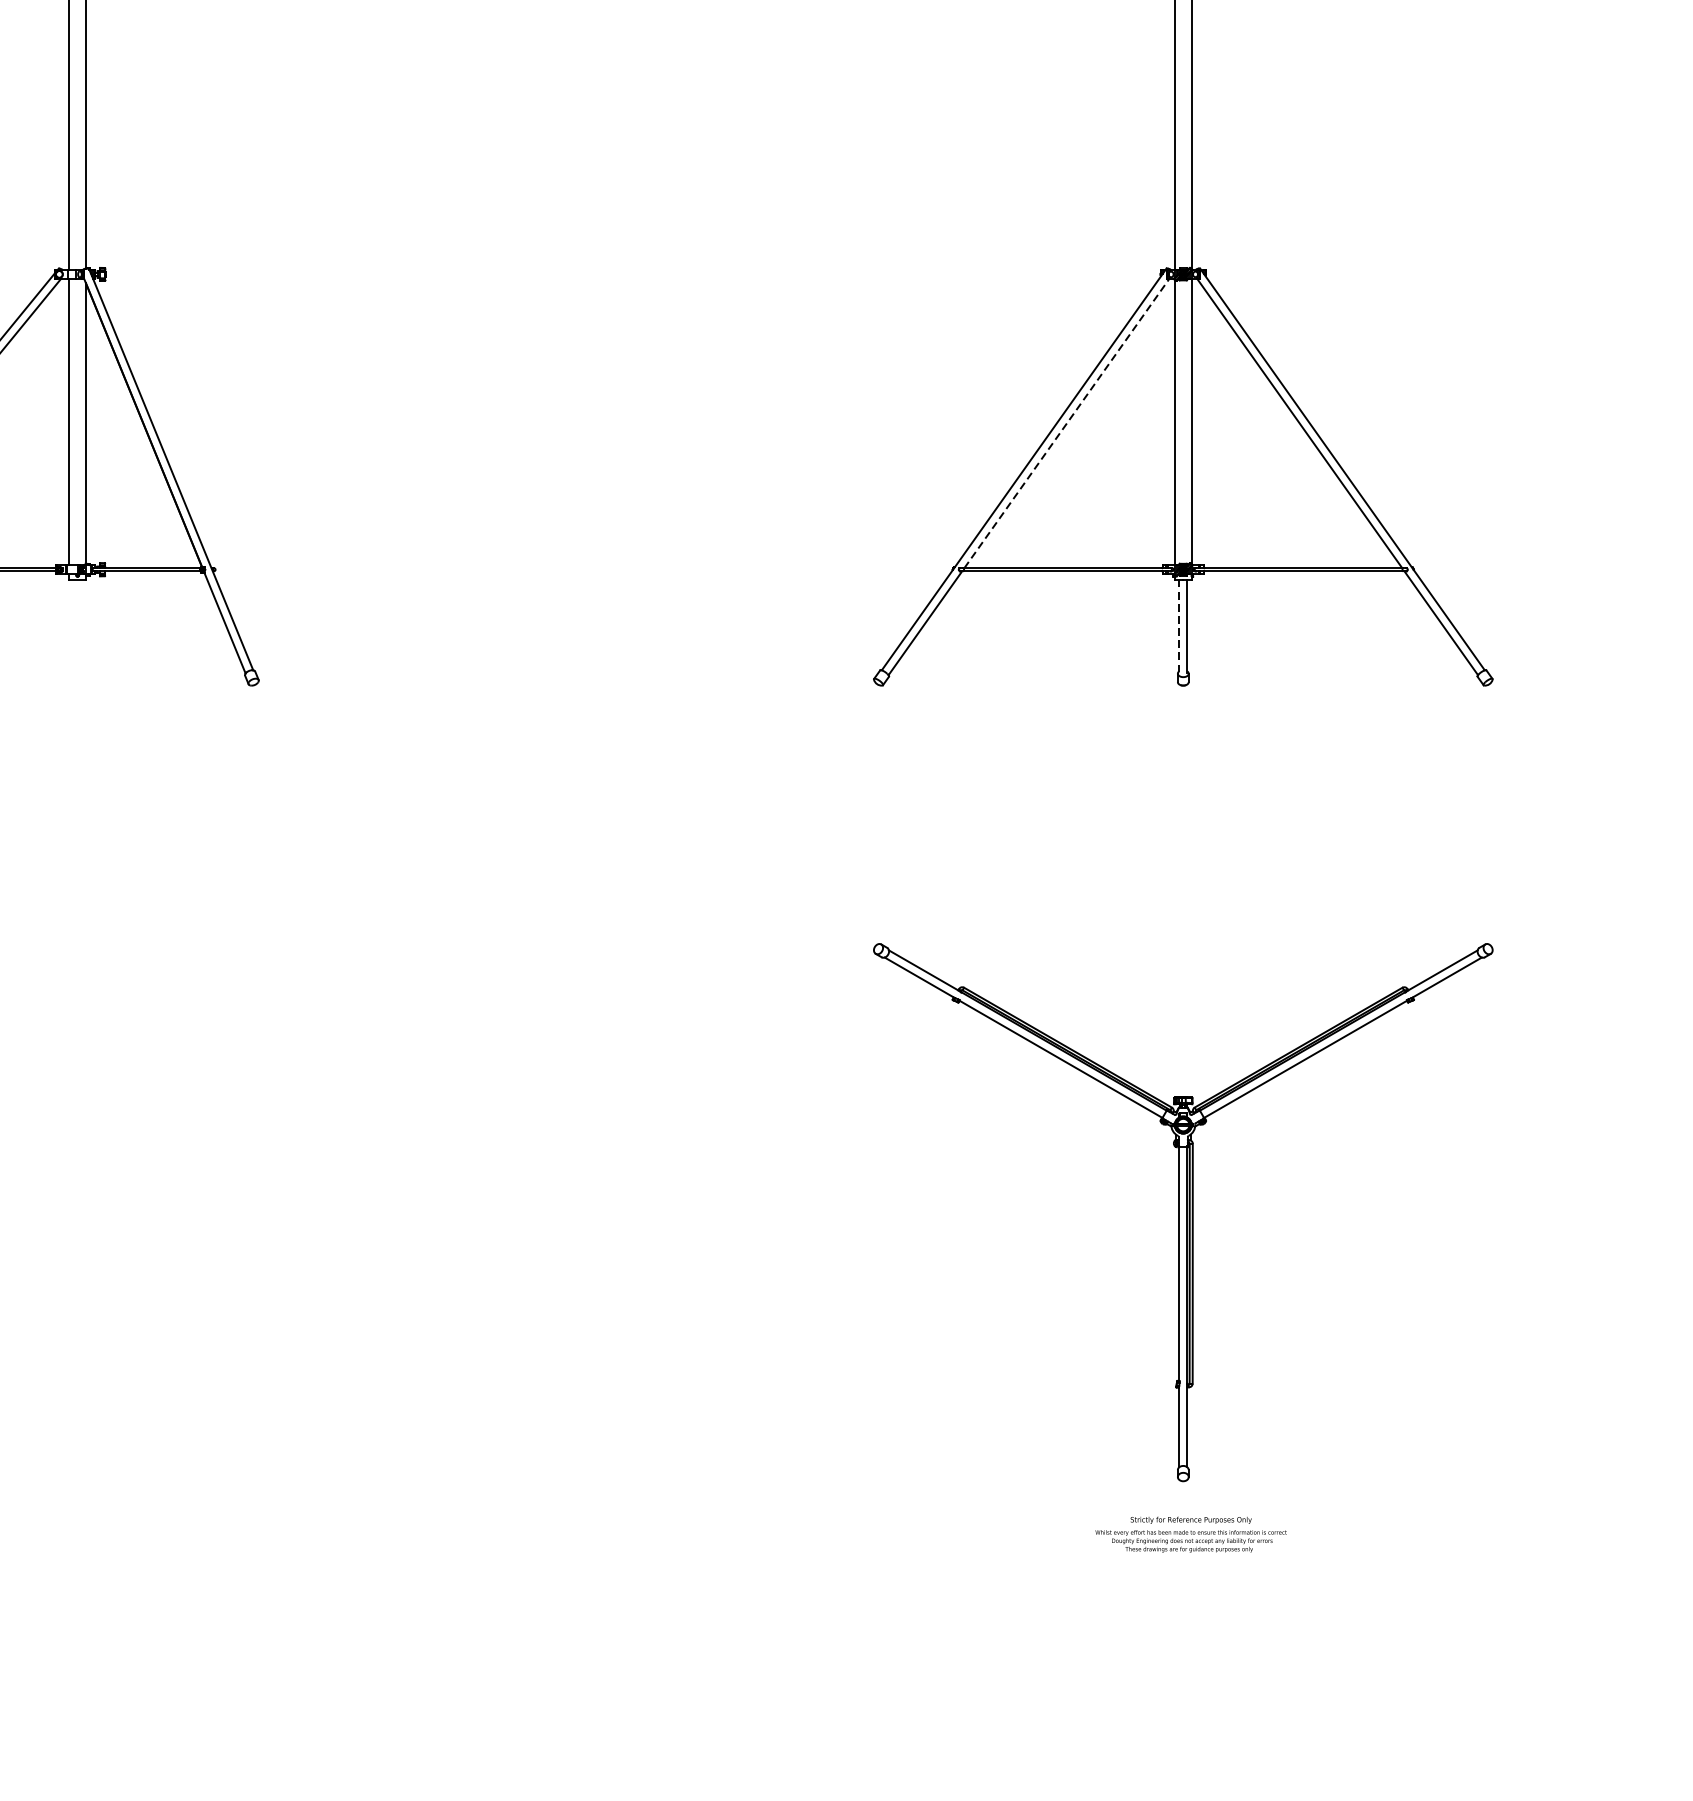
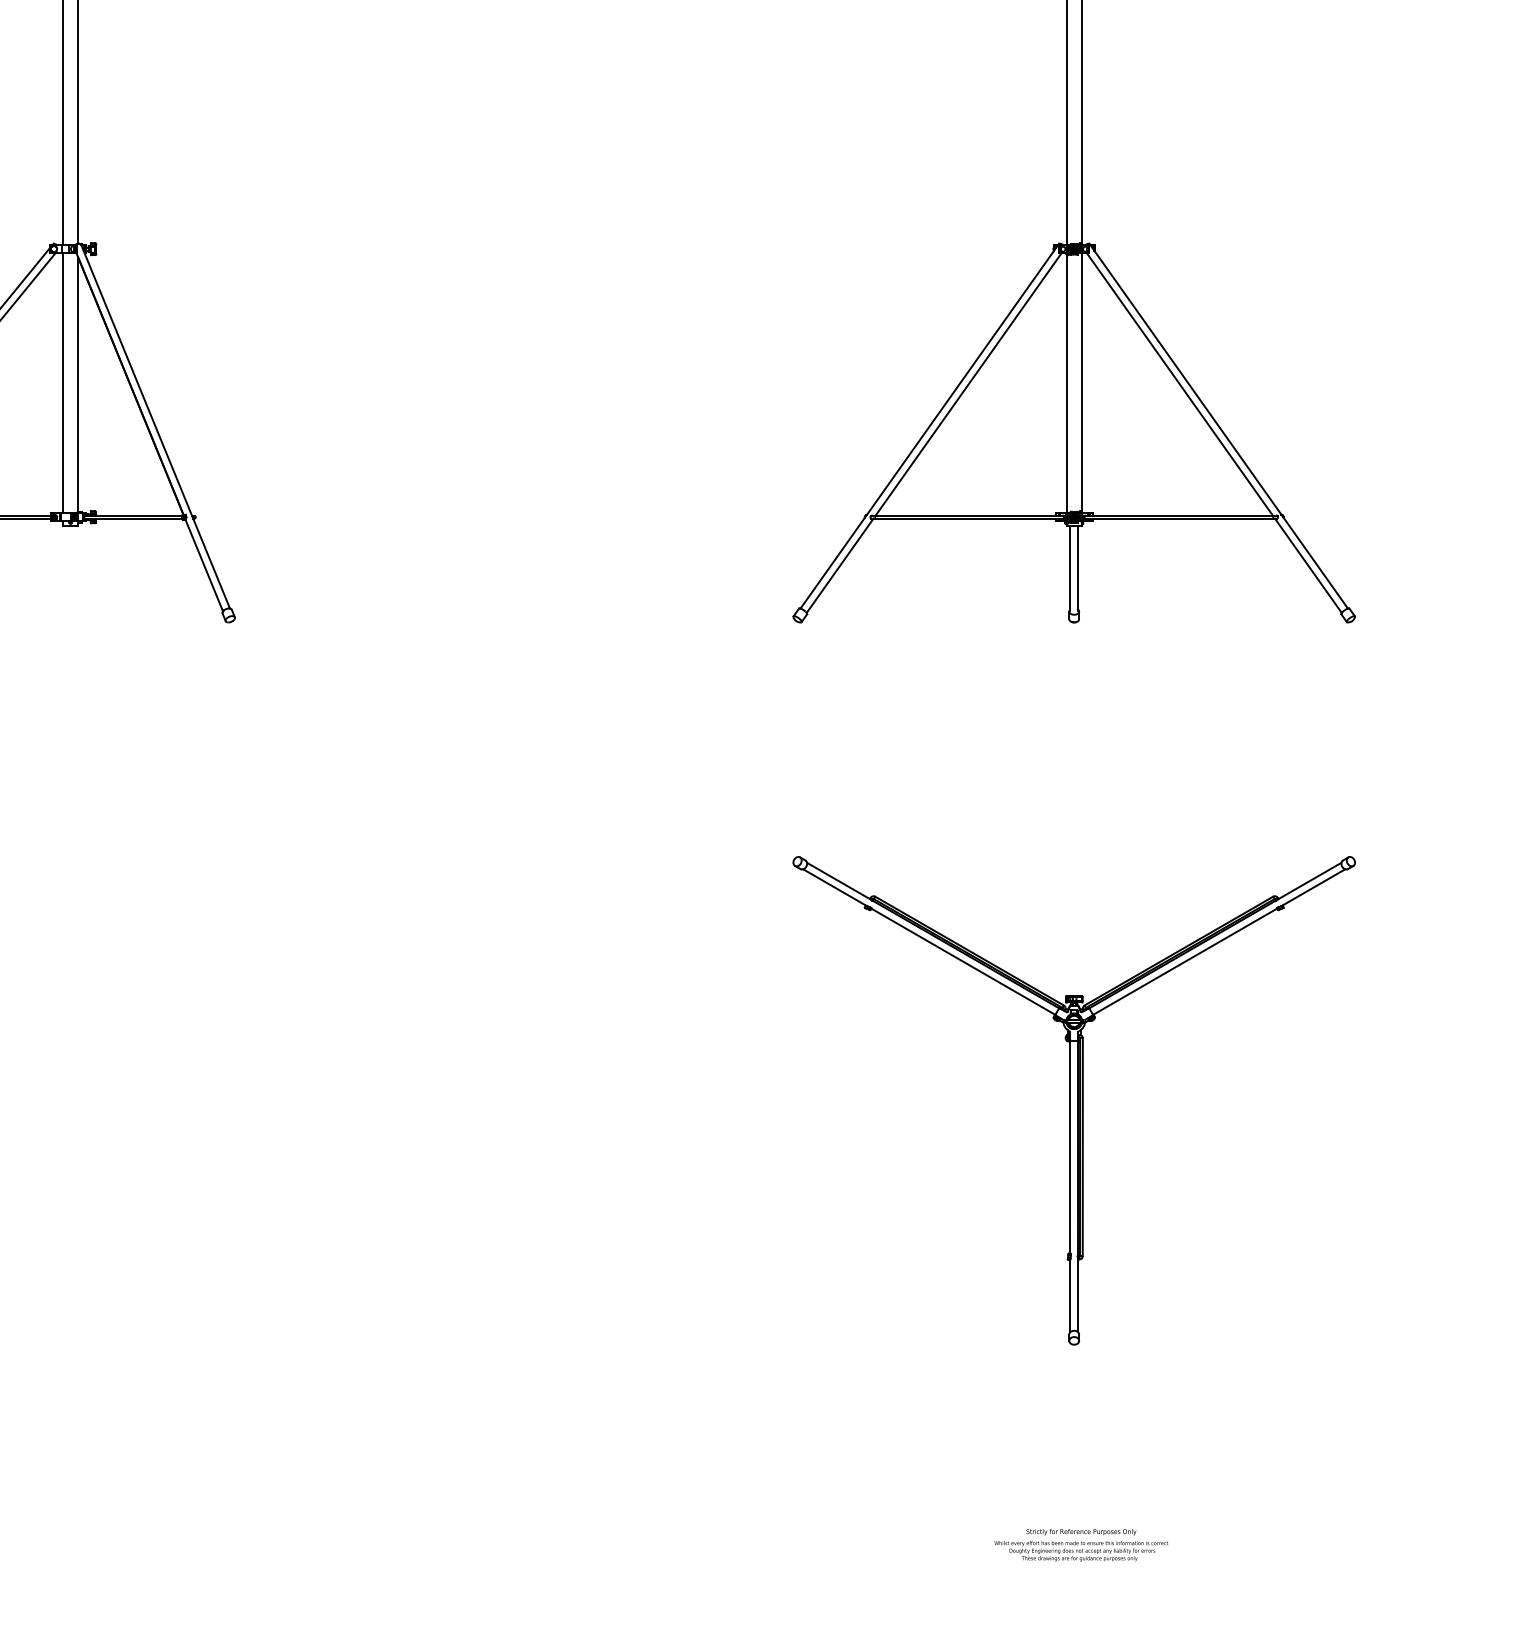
line: (1066, 423) -> (968, 384), dashed -> solid
line: (1179, 627) -> (1070, 569), dashed -> solid
text: (1190, 1535) -> (1080, 1545), moved

